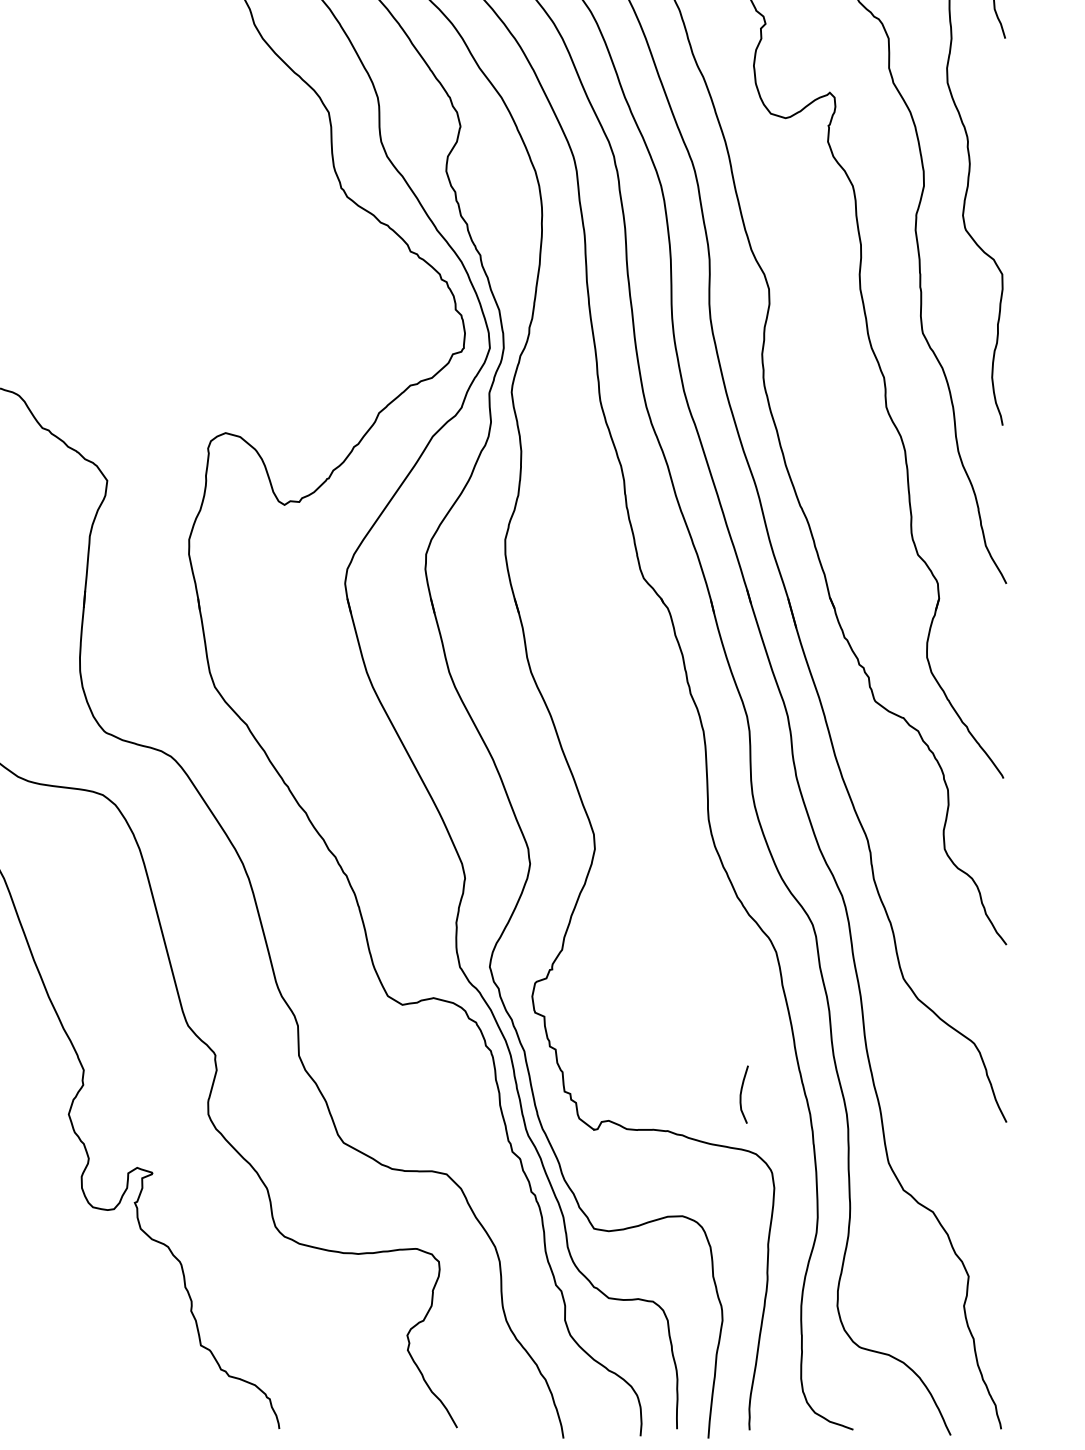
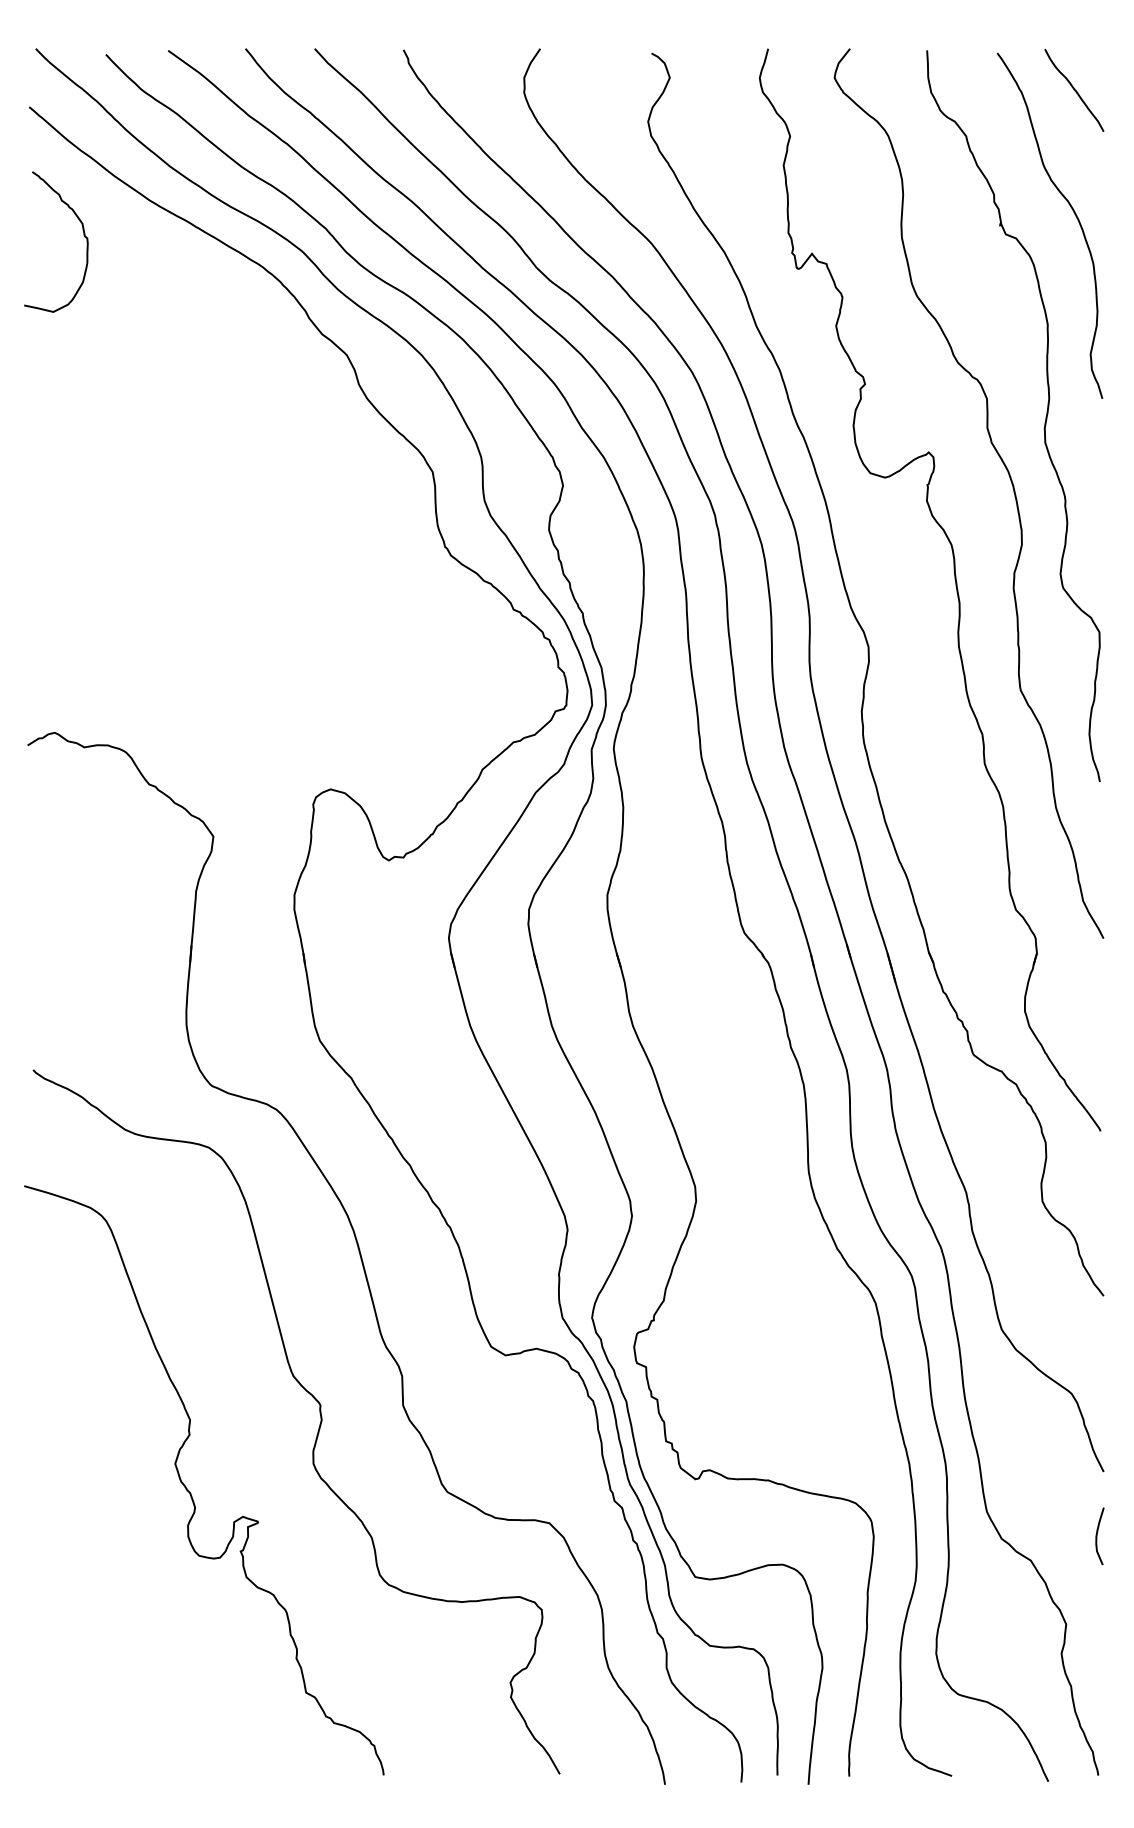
curve: (741, 1094) -> (1097, 1536), moved

